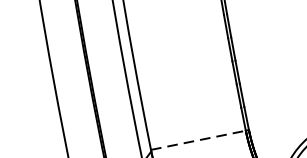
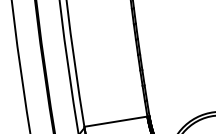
line: (197, 140) -> (115, 121), dashed -> solid

